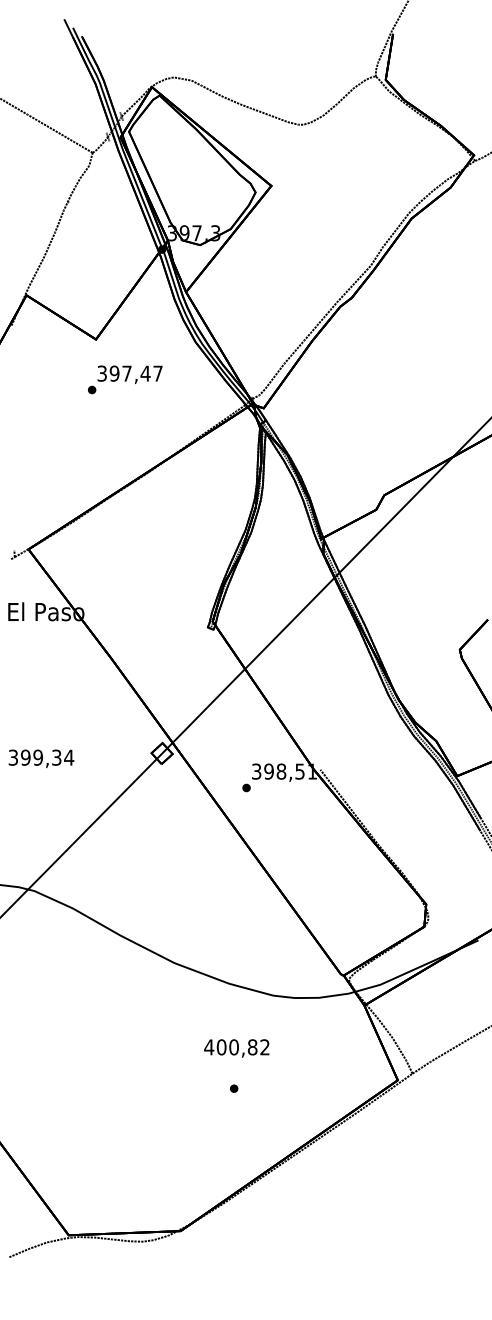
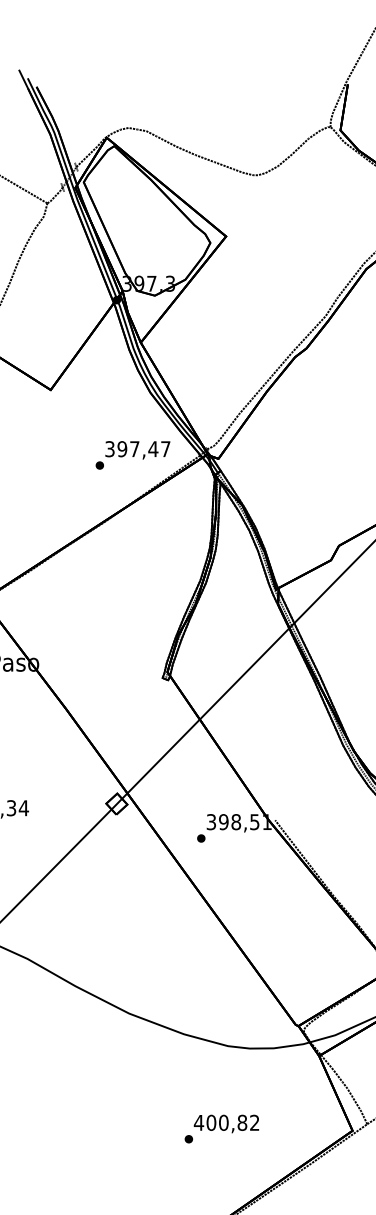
text: (125, 379) -> (133, 455), moved
text: (236, 1048) -> (226, 1124), moved

